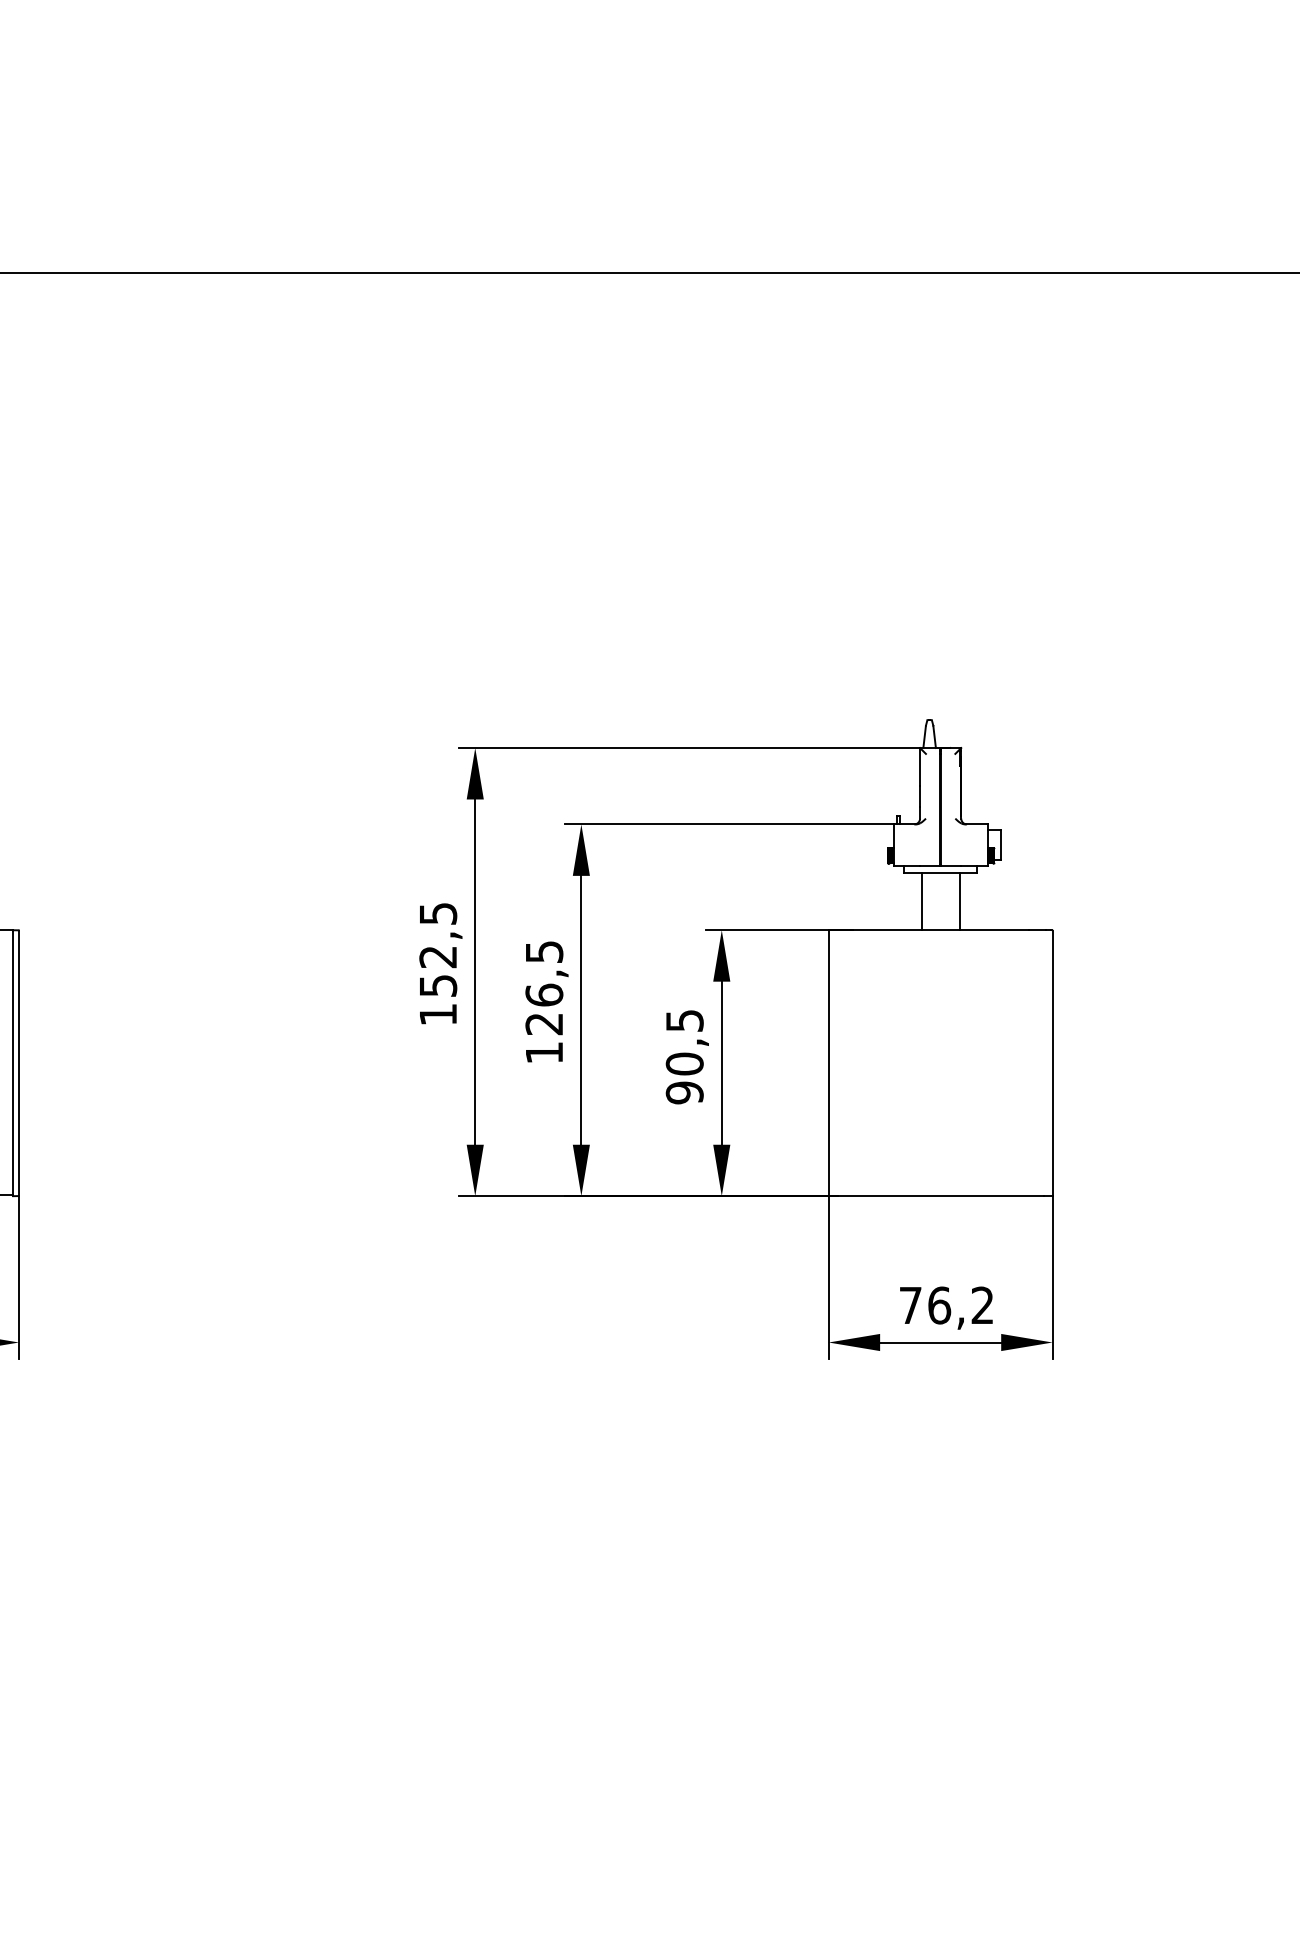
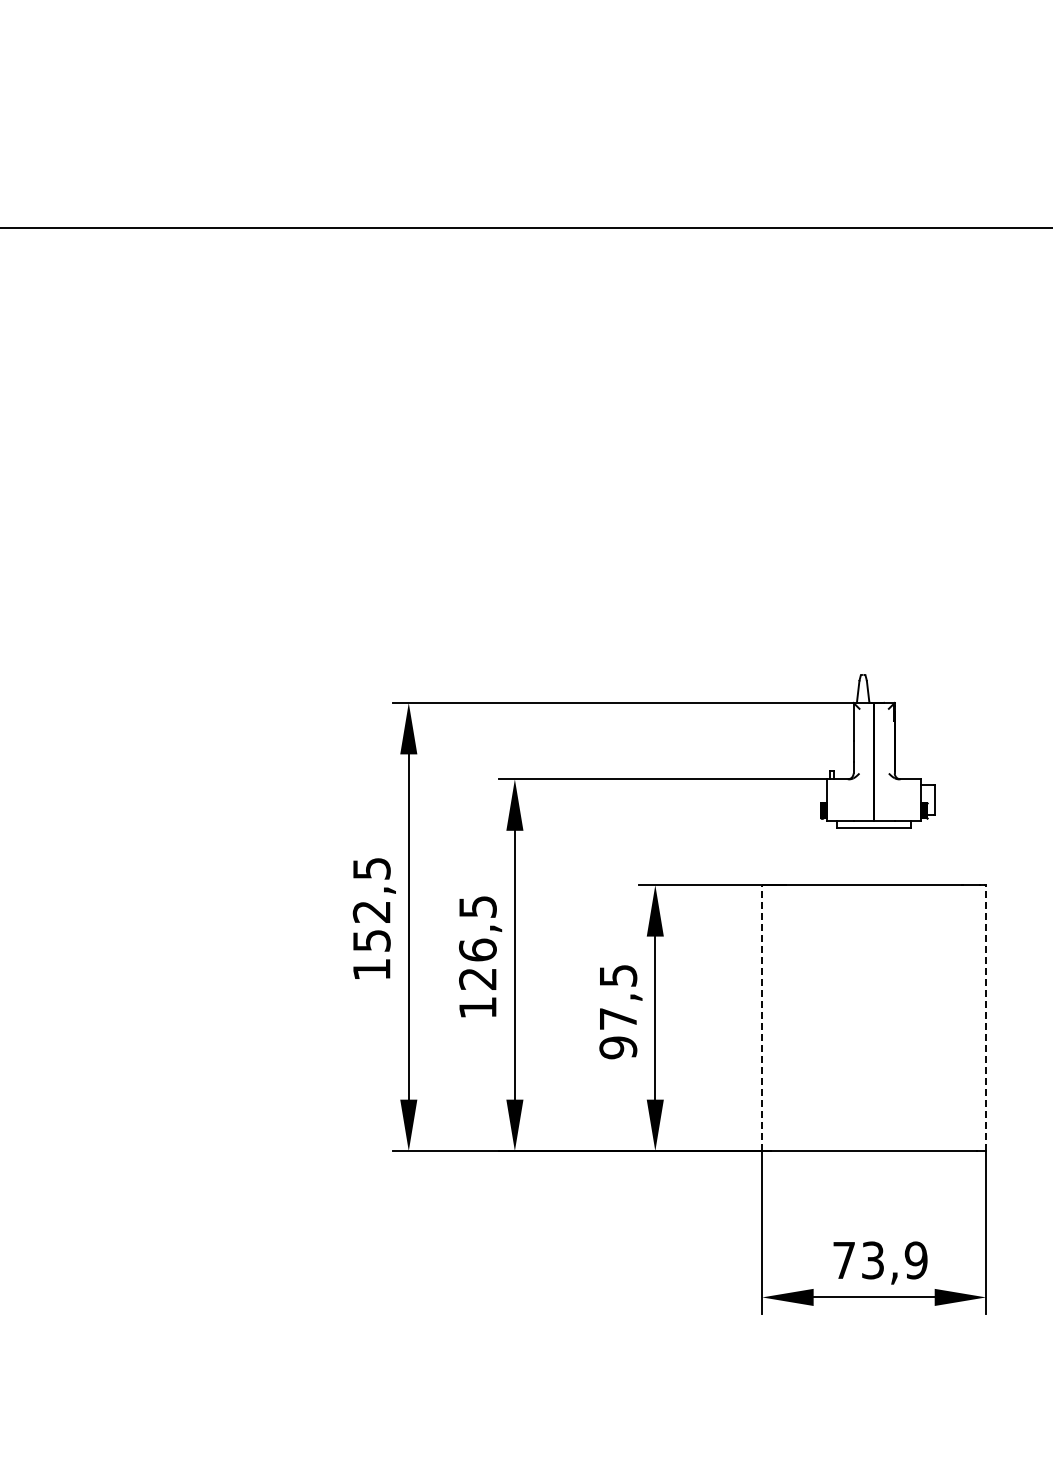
line: (921, 901) -> (855, 856), removed
line: (959, 901) -> (893, 856), removed
line: (828, 1062) -> (762, 1017), solid -> dashed
line: (1052, 1062) -> (986, 1017), solid -> dashed
text: (684, 1063) -> (618, 1018), 90,5 -> 97,5
text: (960, 1305) -> (894, 1260), 76,2 -> 73,9

